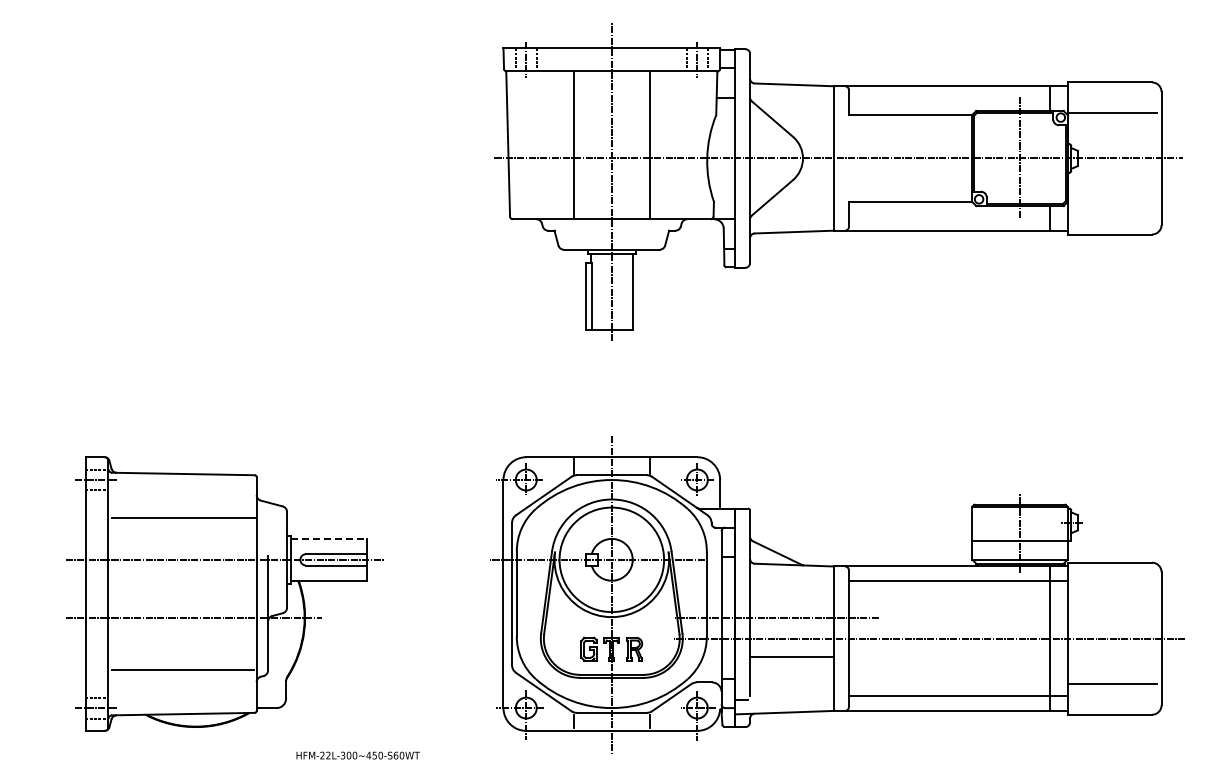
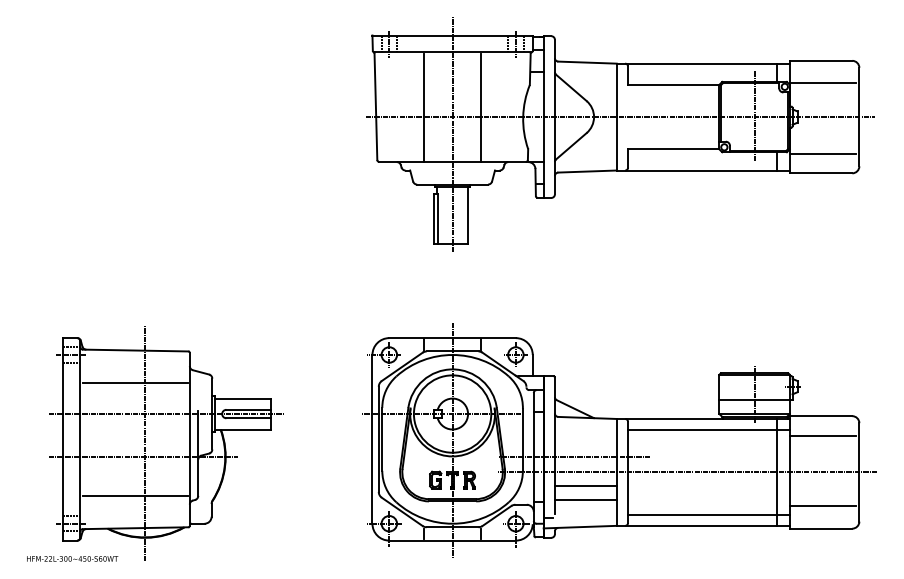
line: (1112, 207) -> (823, 153), added
line: (329, 538) -> (243, 398), dashed -> solid
line: (1112, 589) -> (823, 436), added
line: (195, 599) -> (144, 443), added
line: (791, 675) -> (585, 499), added
text: (357, 755) -> (72, 558), moved

